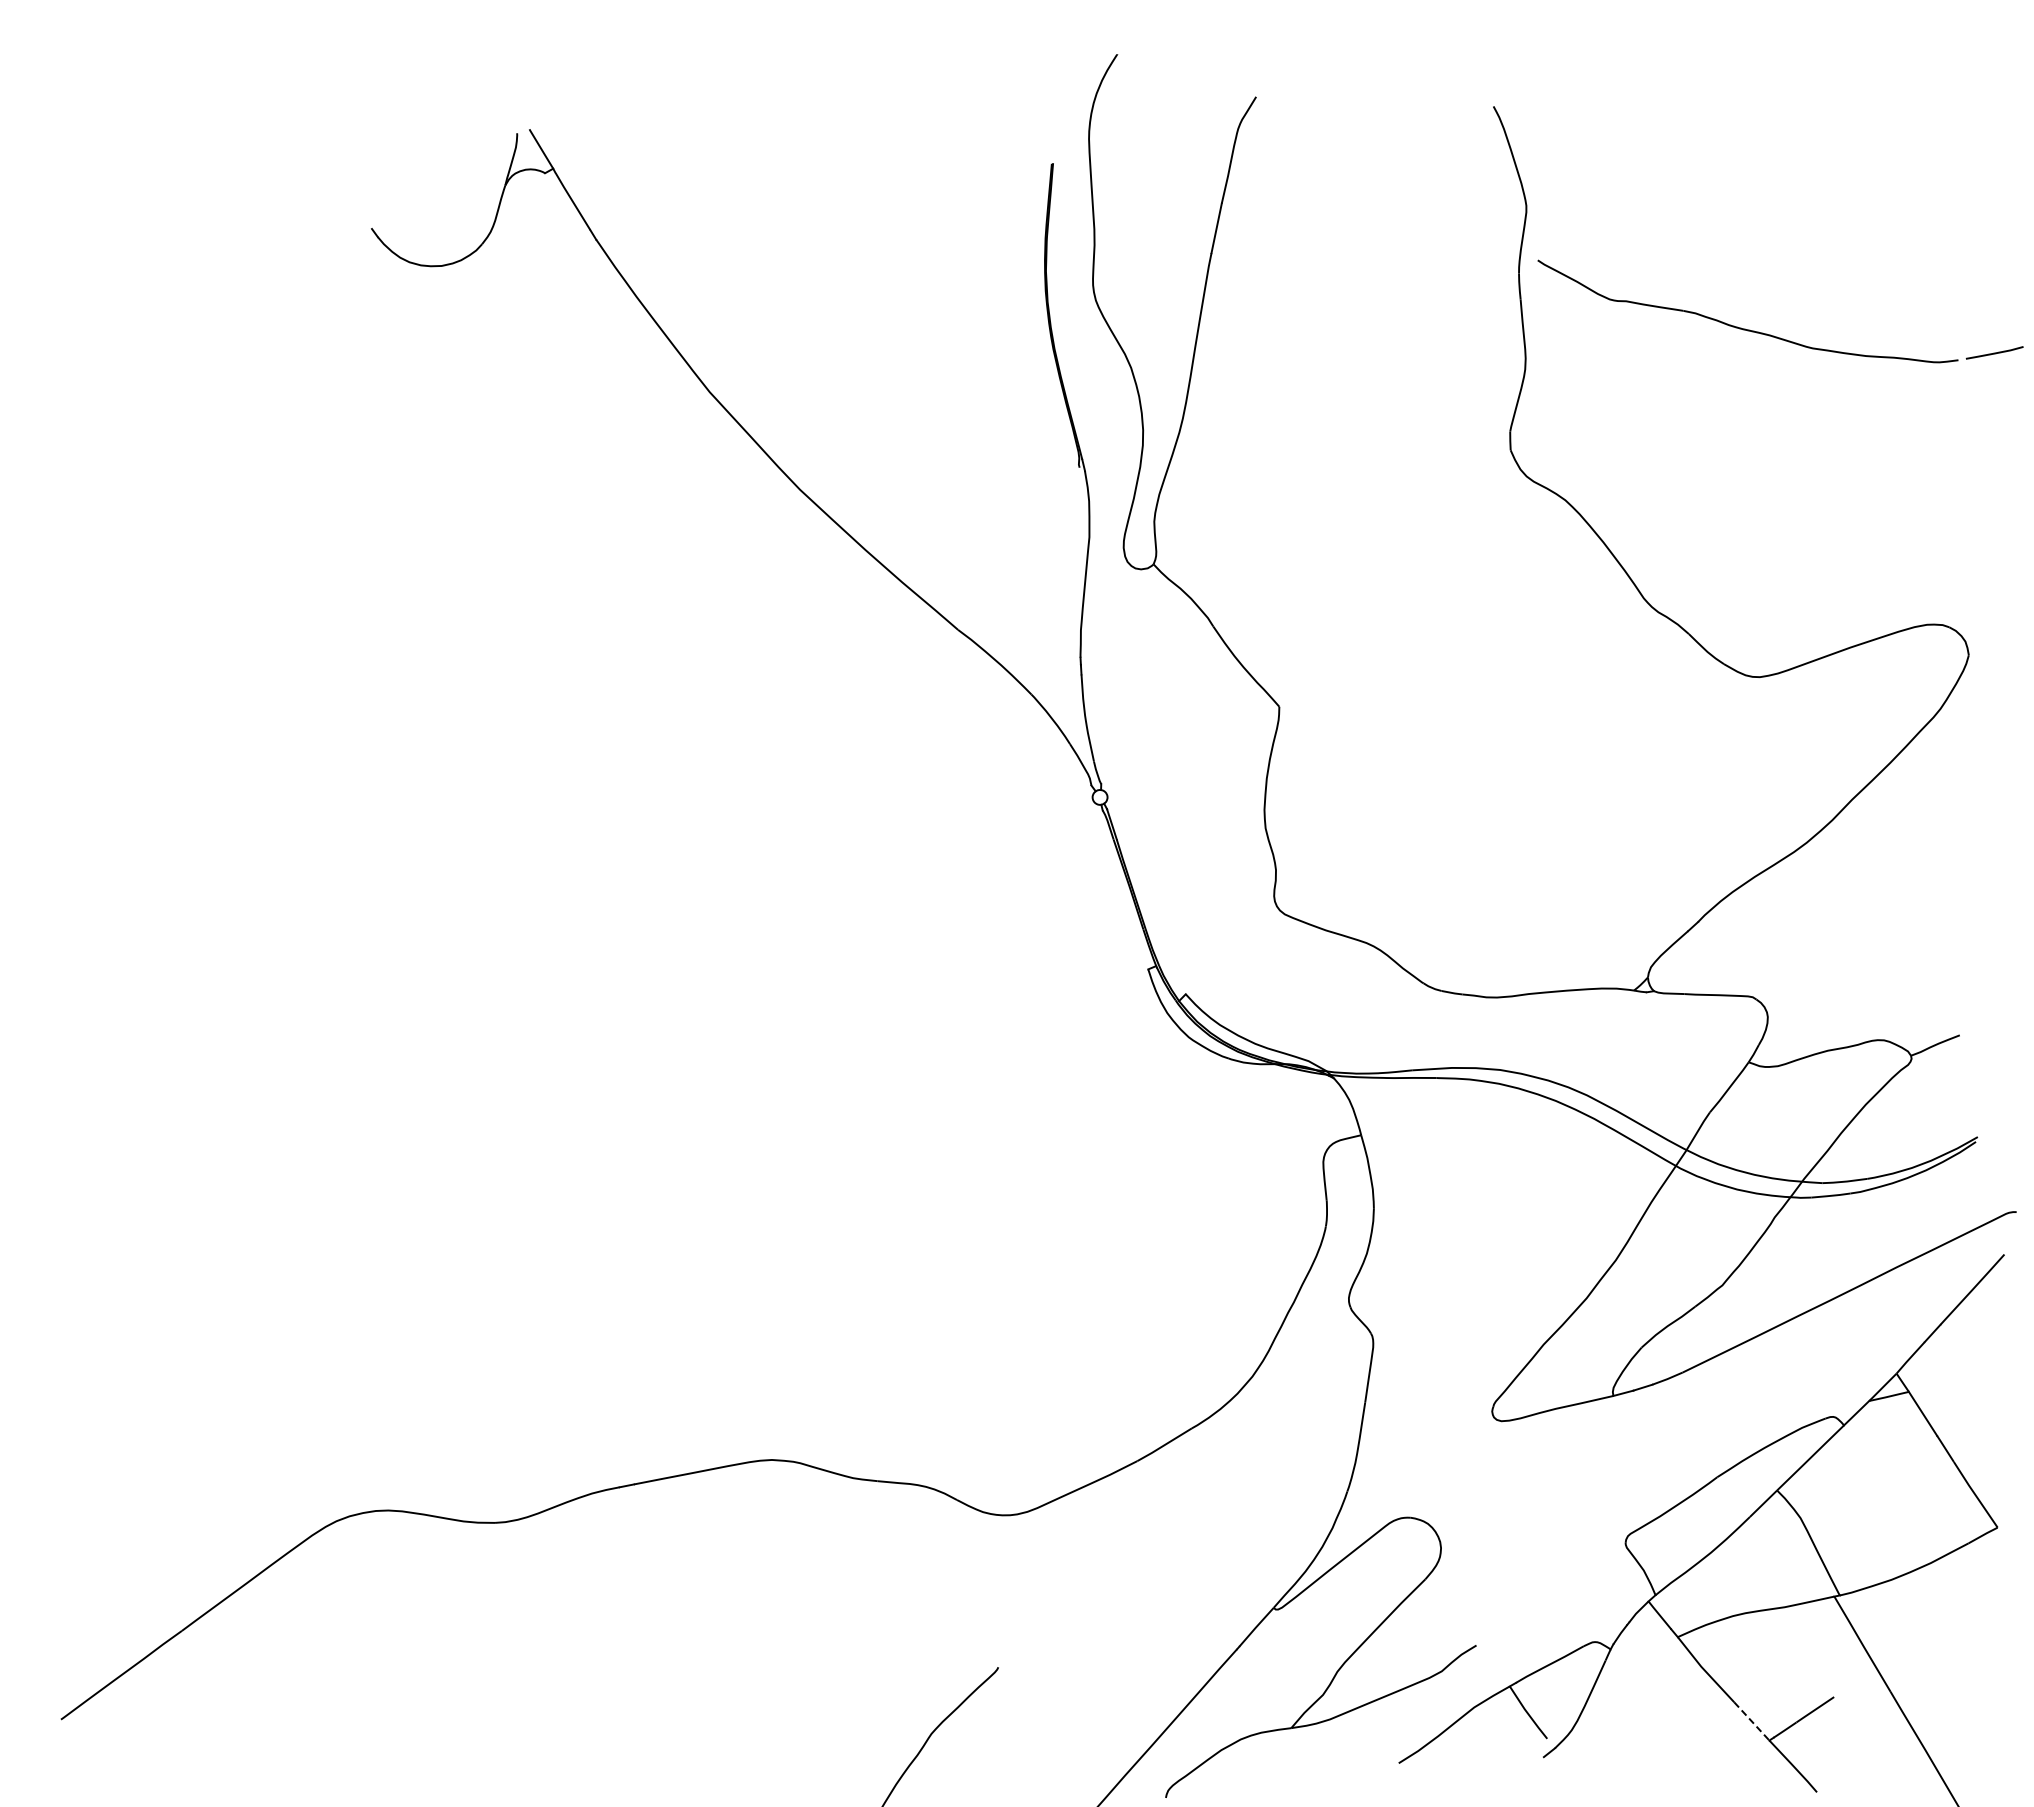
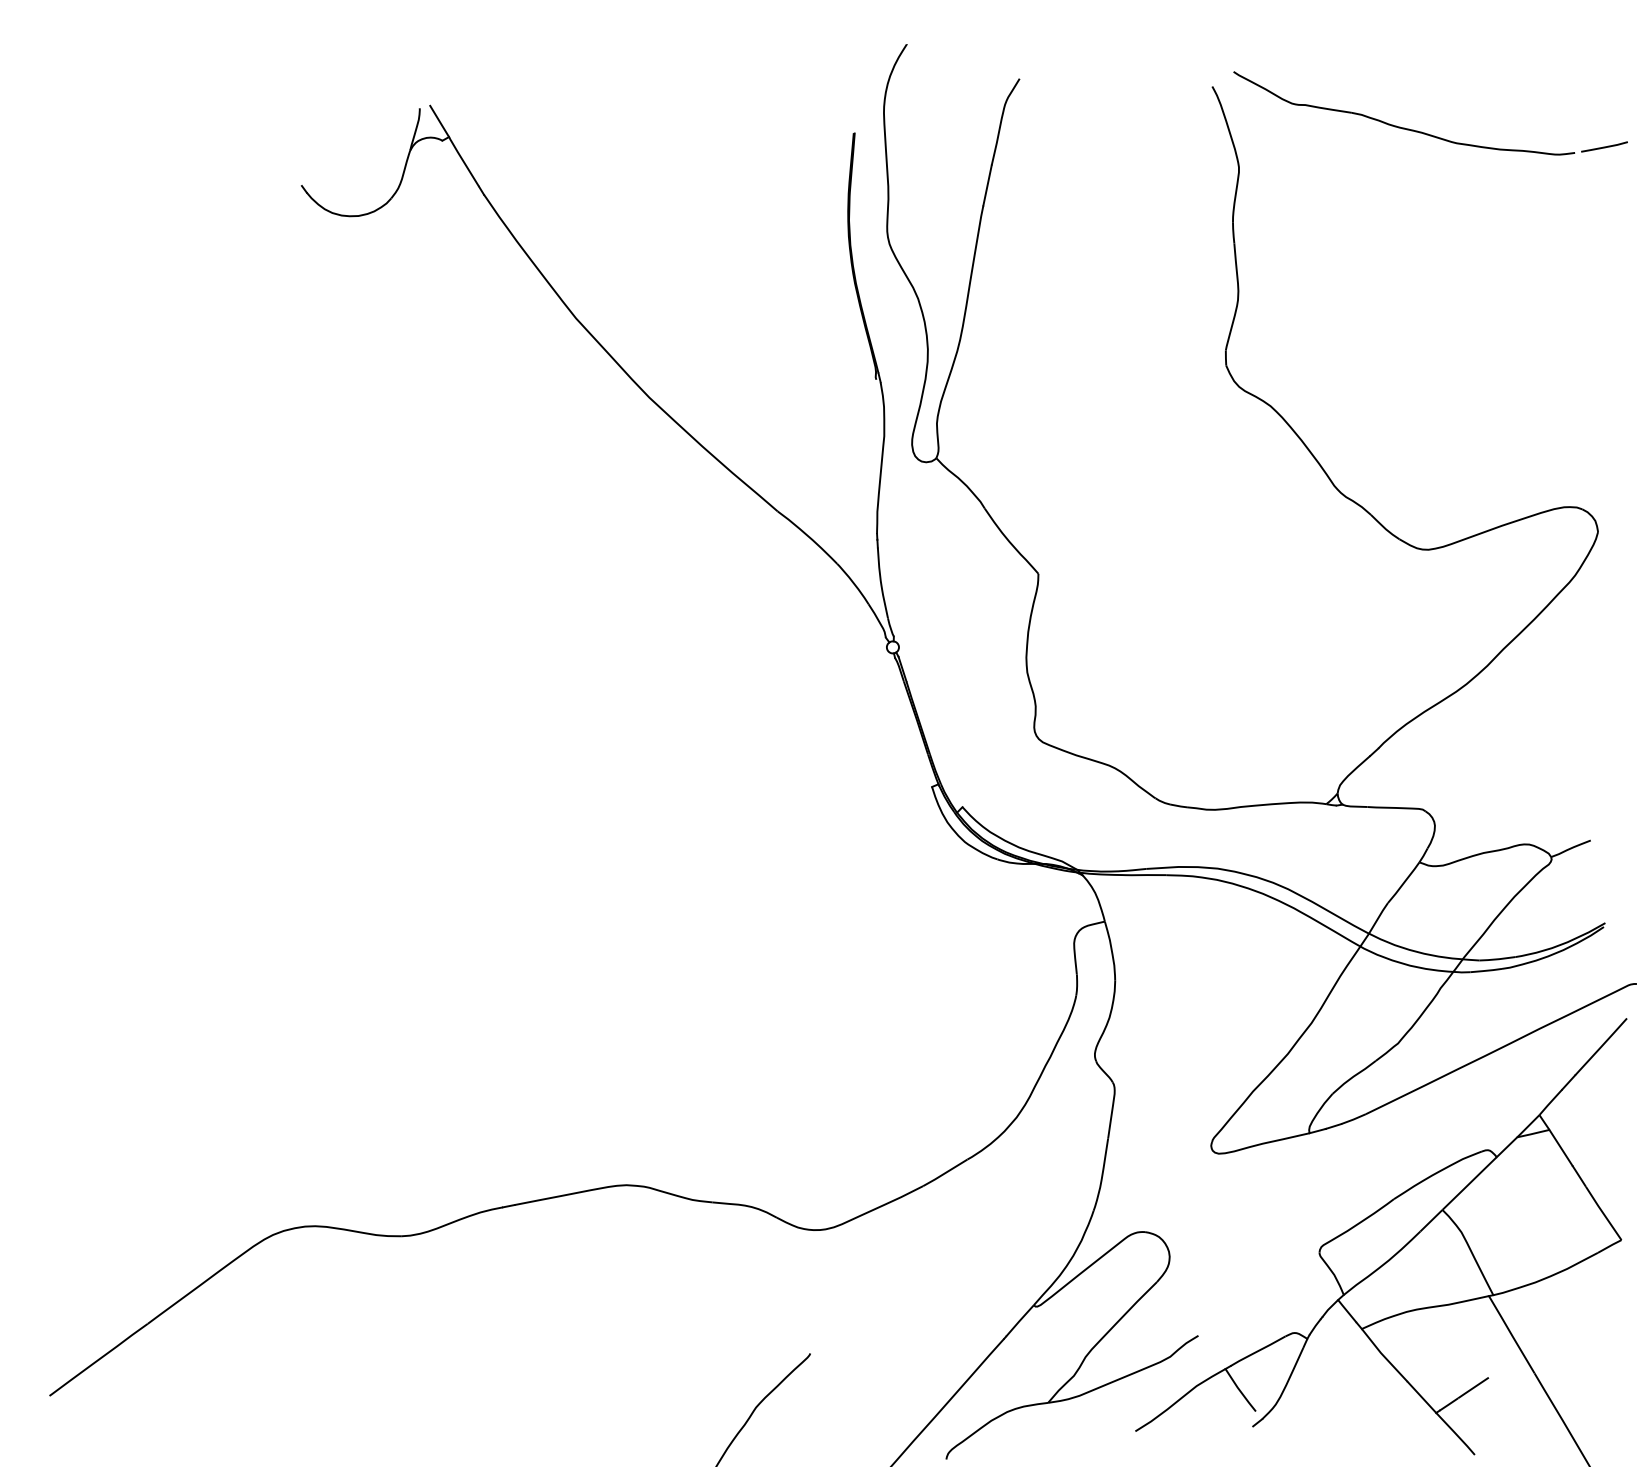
part: (1774, 335) -> (1425, 132), moved
line: (1751, 1721) -> (1421, 1397), dashed -> solid

